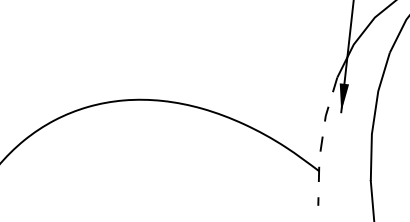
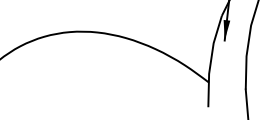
line: (322, 140) -> (211, 60), dashed -> solid

